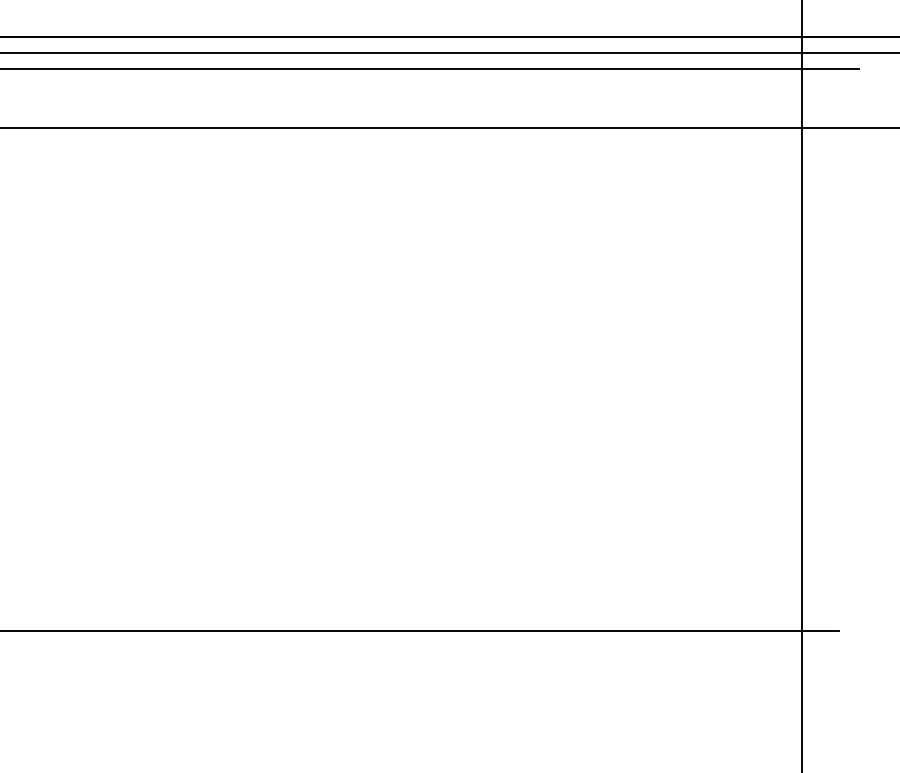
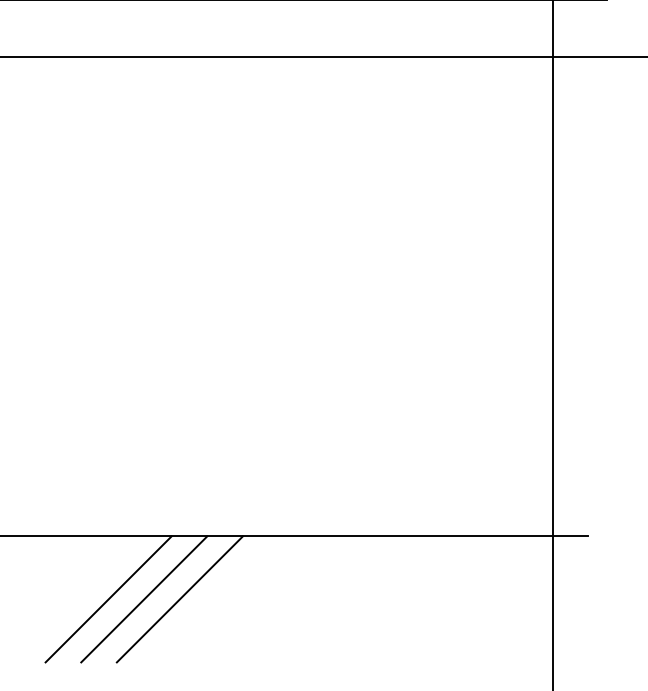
line: (336, 697) -> (108, 599), added
line: (373, 697) -> (144, 599), added
line: (410, 697) -> (179, 599), added

